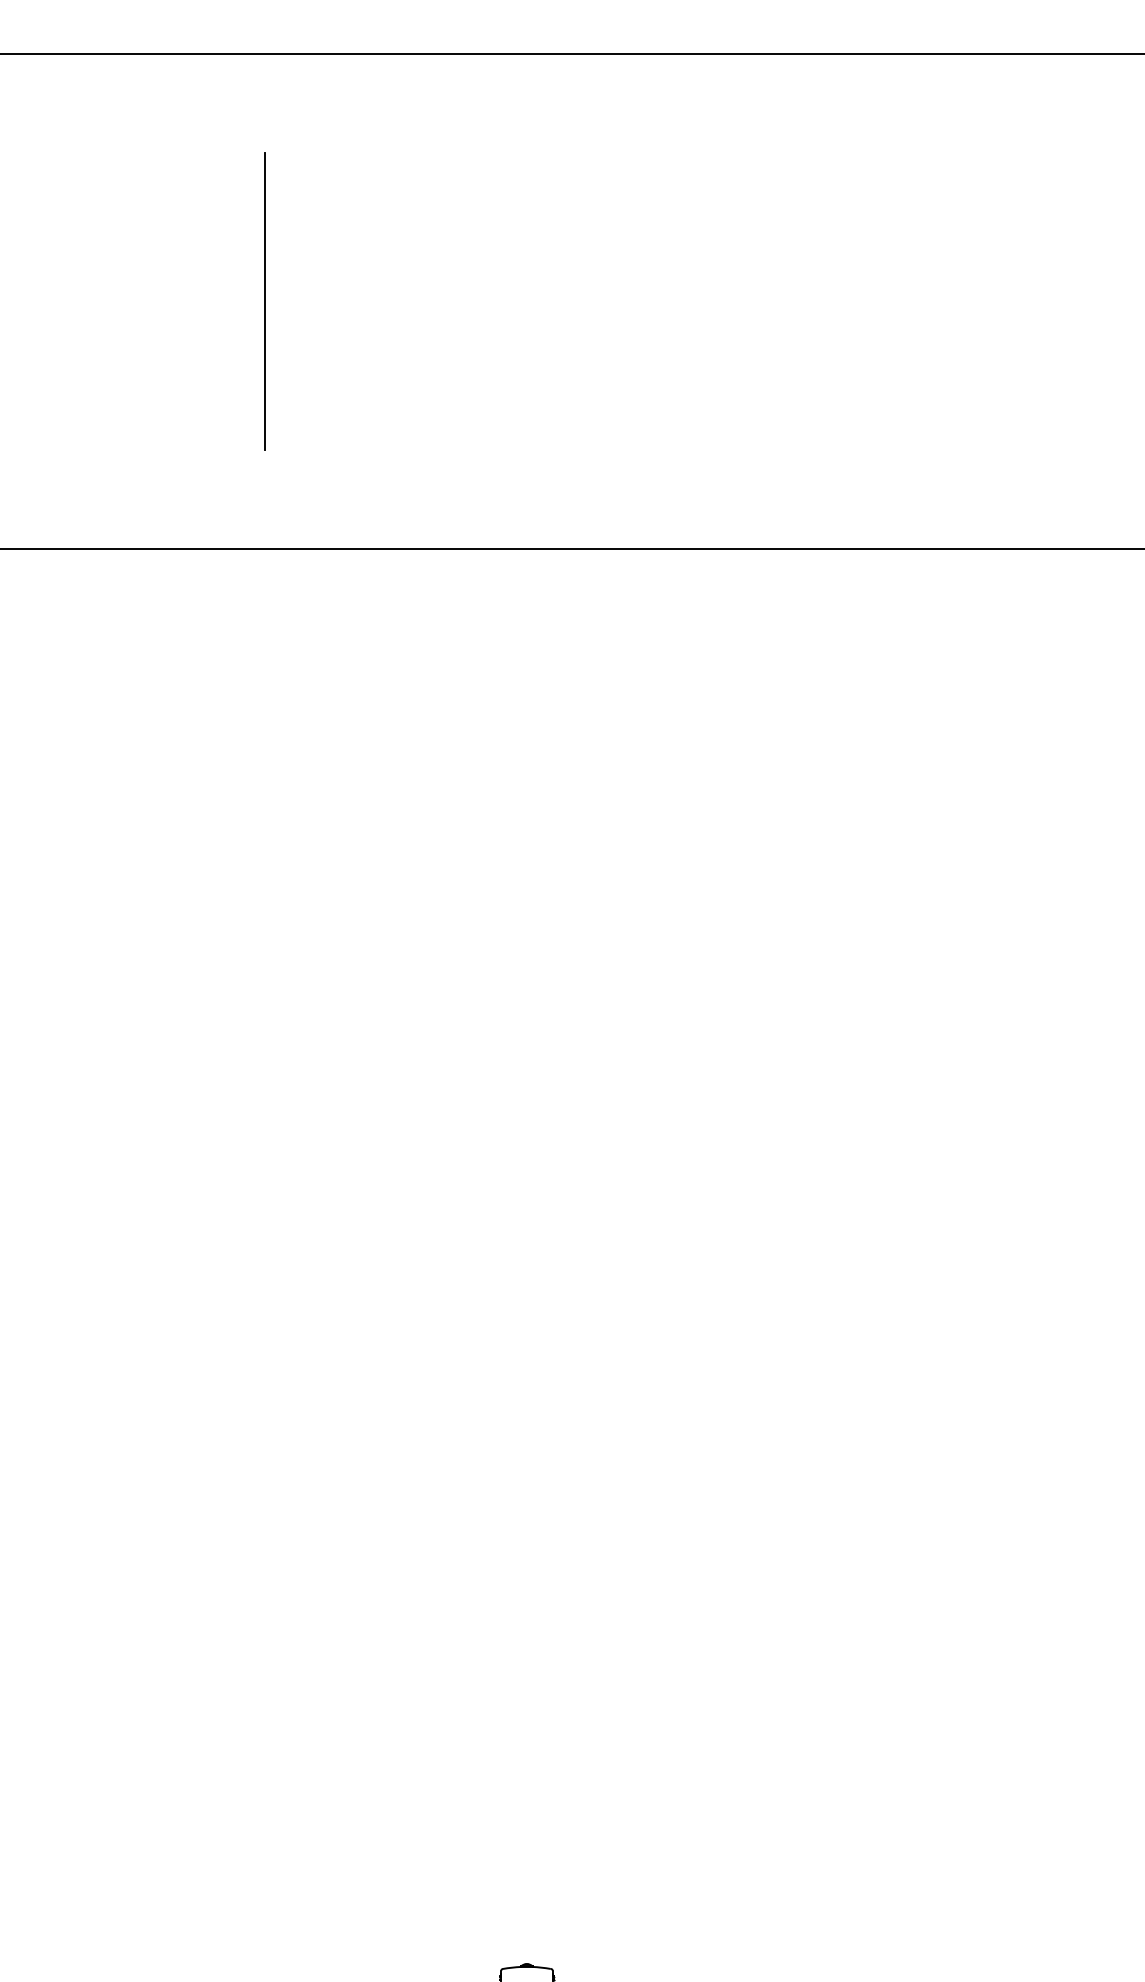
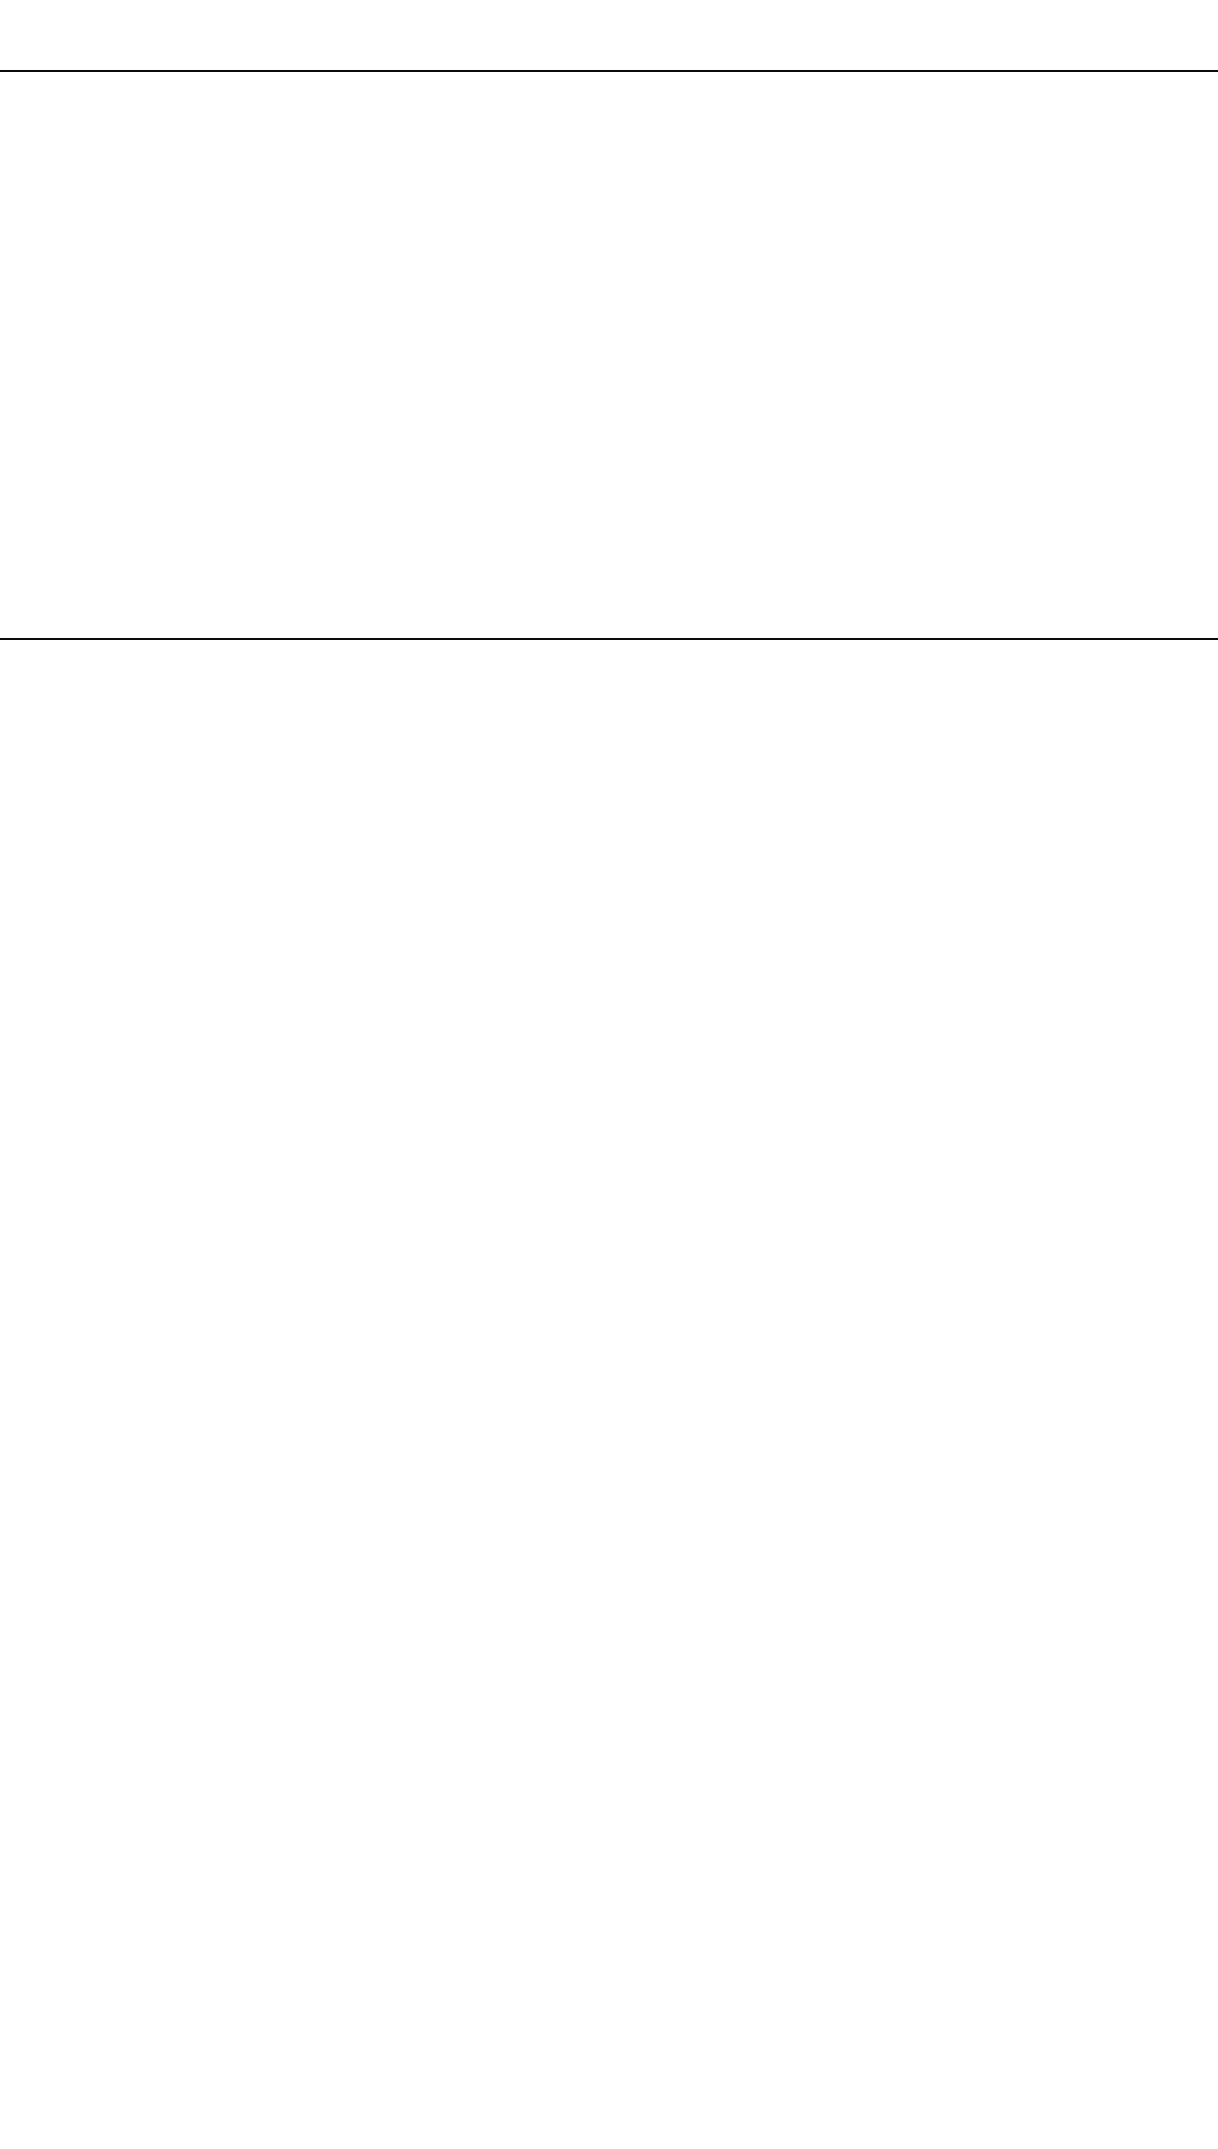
line: (264, 301) -> (310, 354), removed

